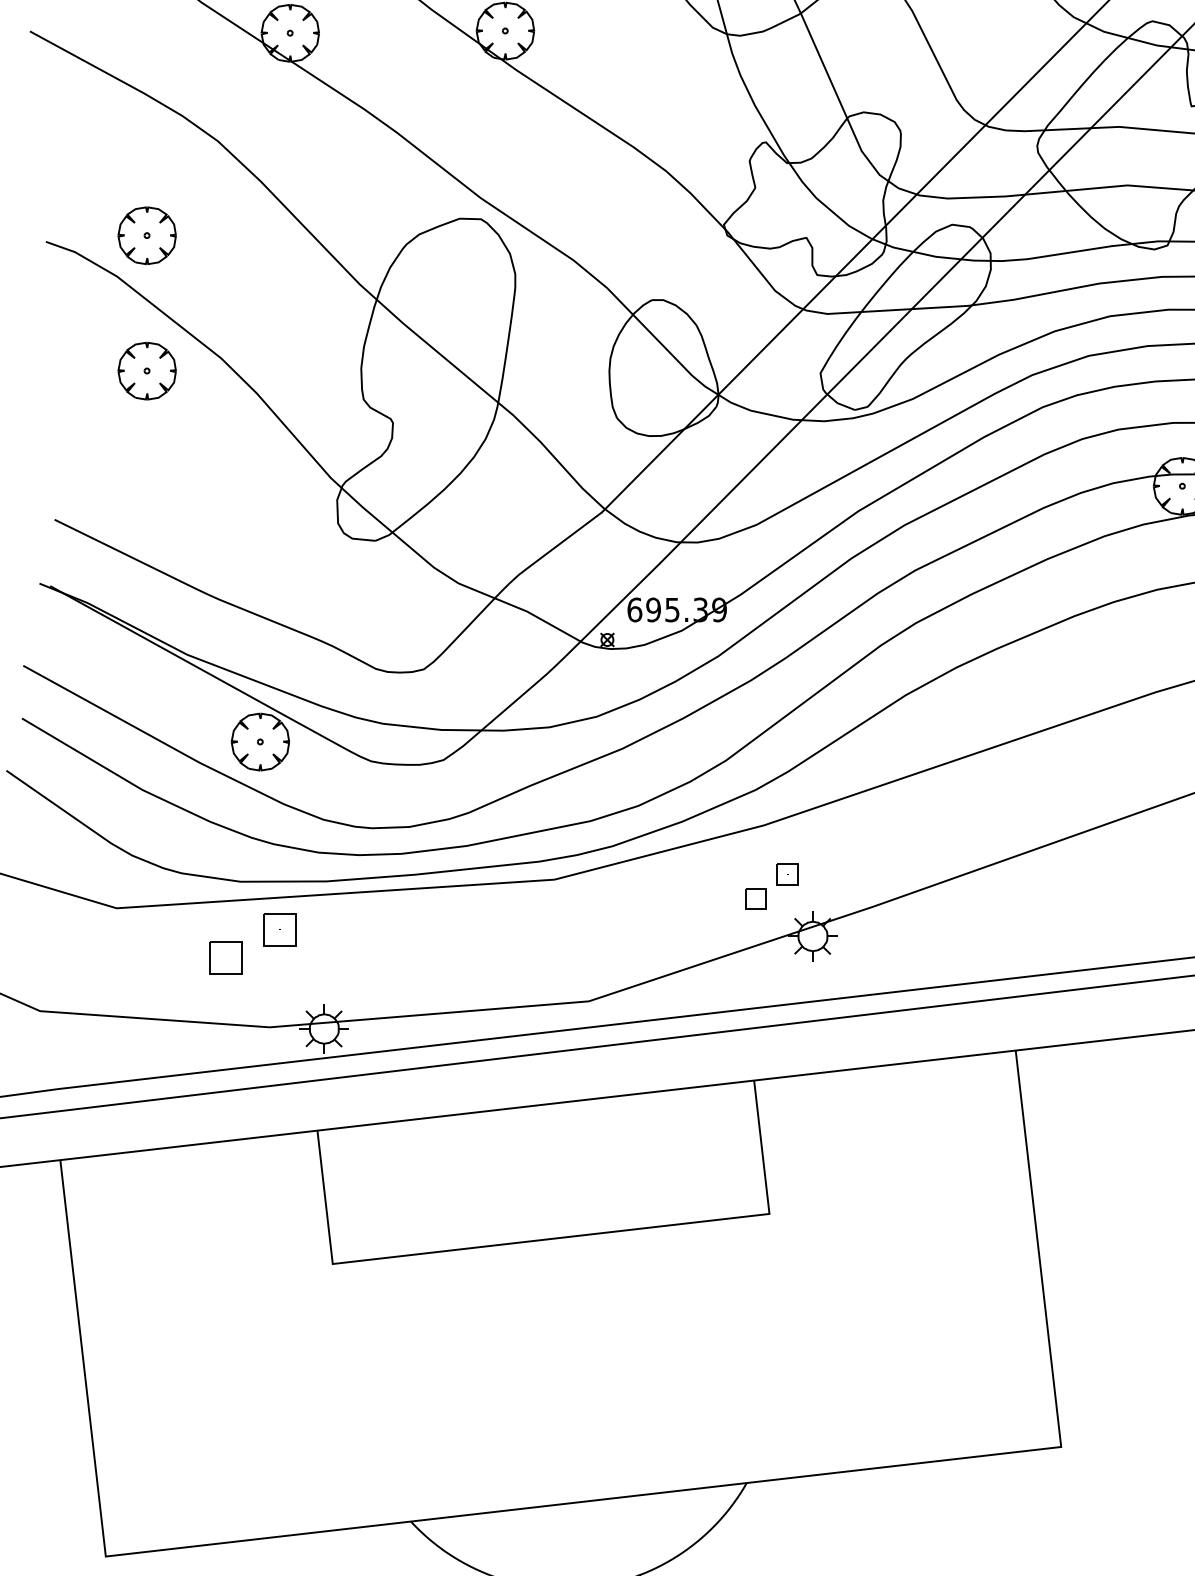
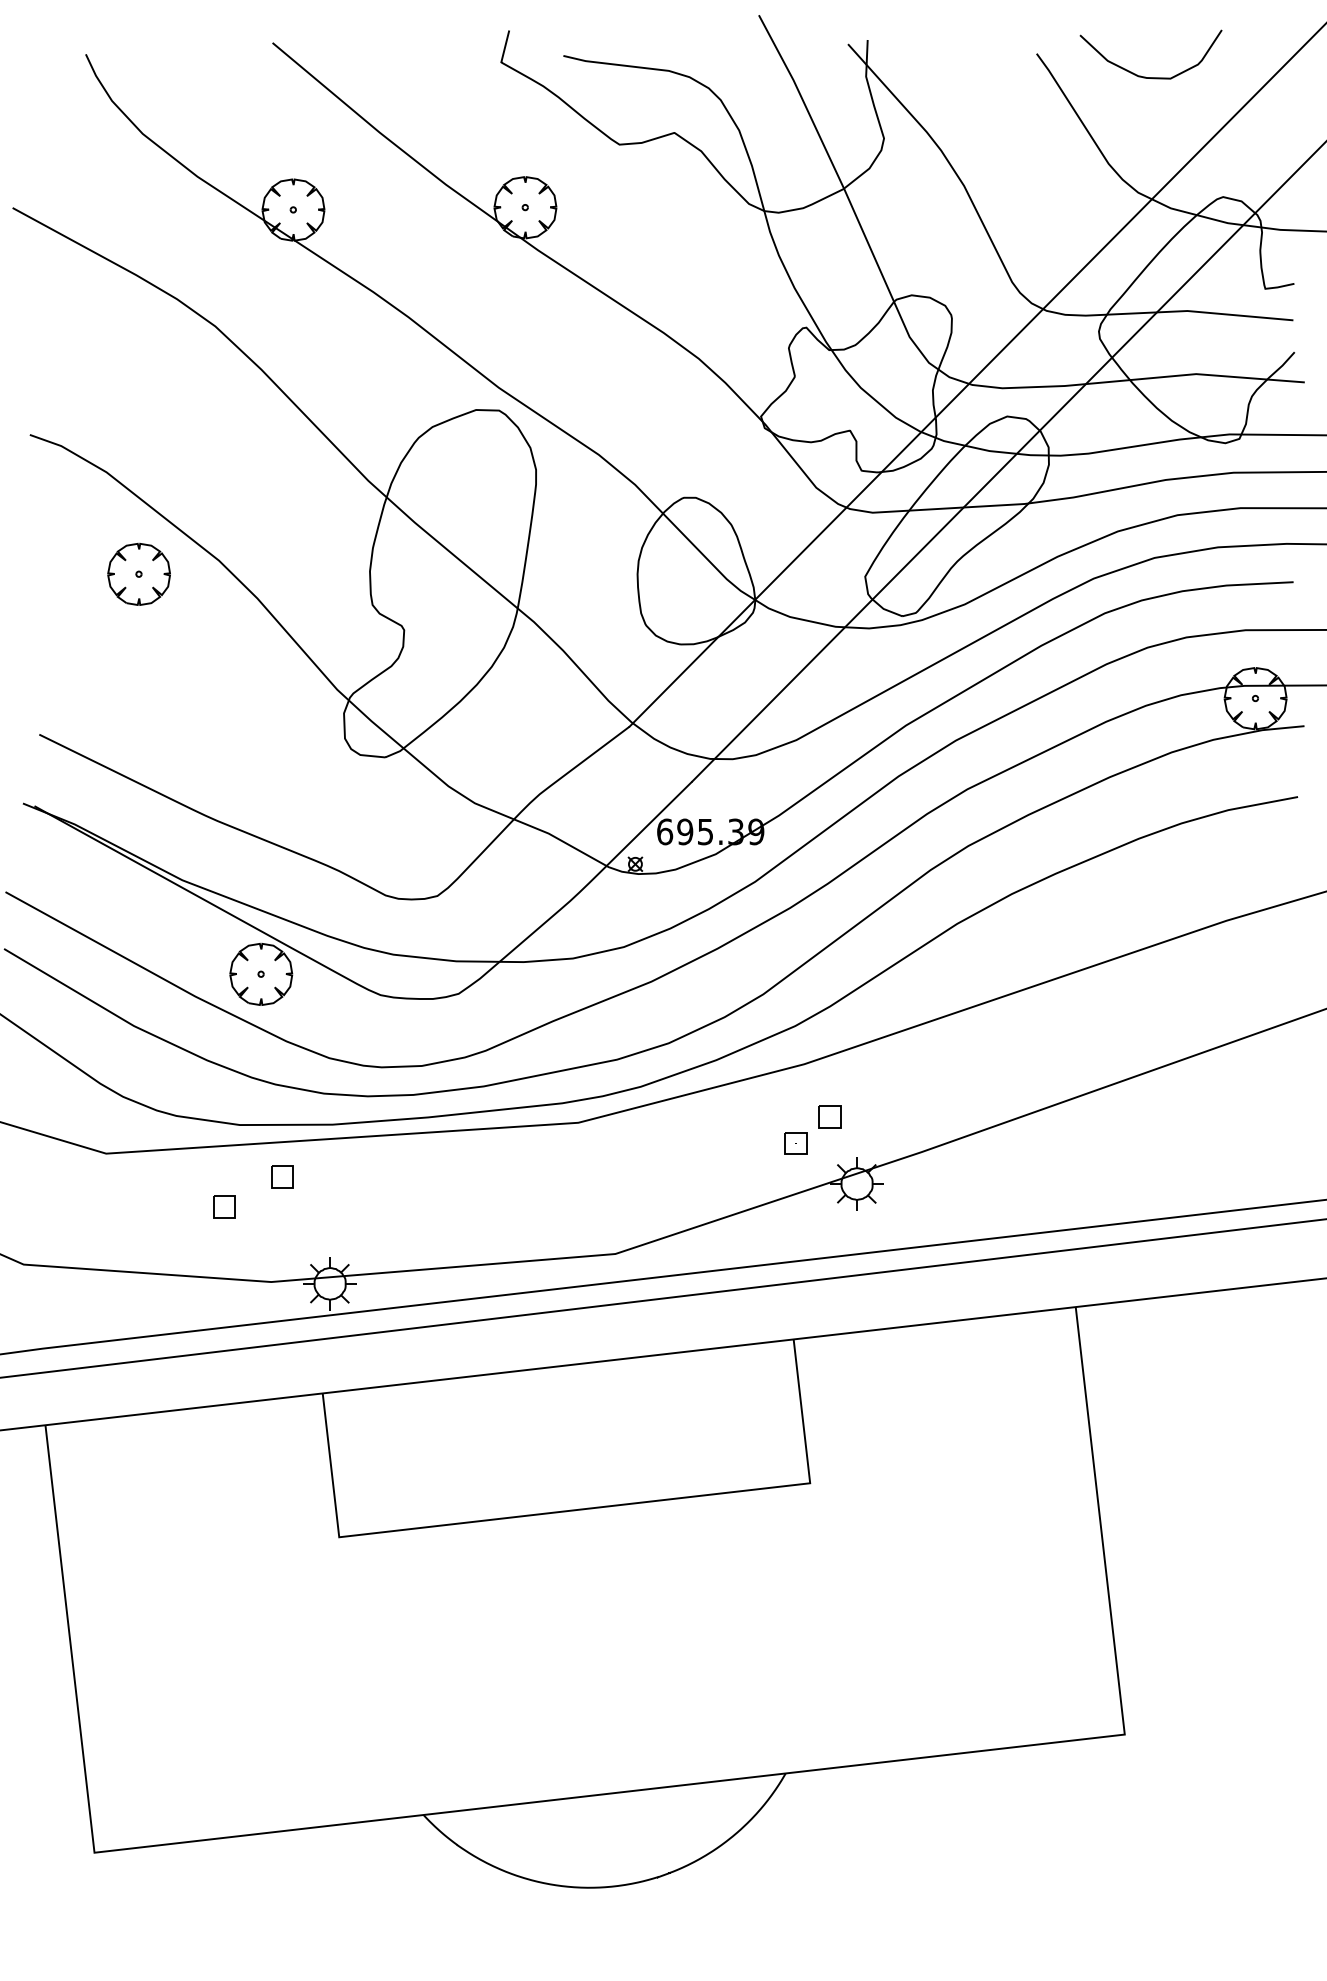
part: (146, 234) -> (138, 427), removed
part: (280, 929) -> (282, 1176), size x0.62
part: (226, 957) -> (224, 1206), size x0.62

